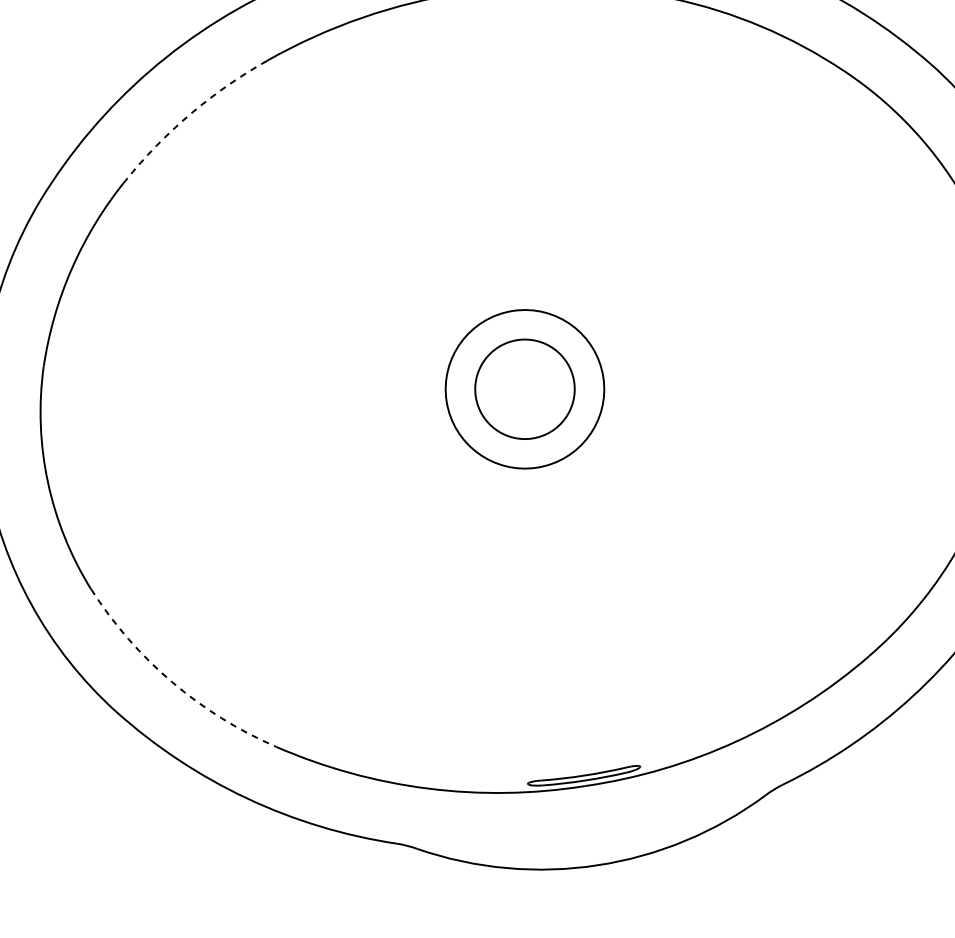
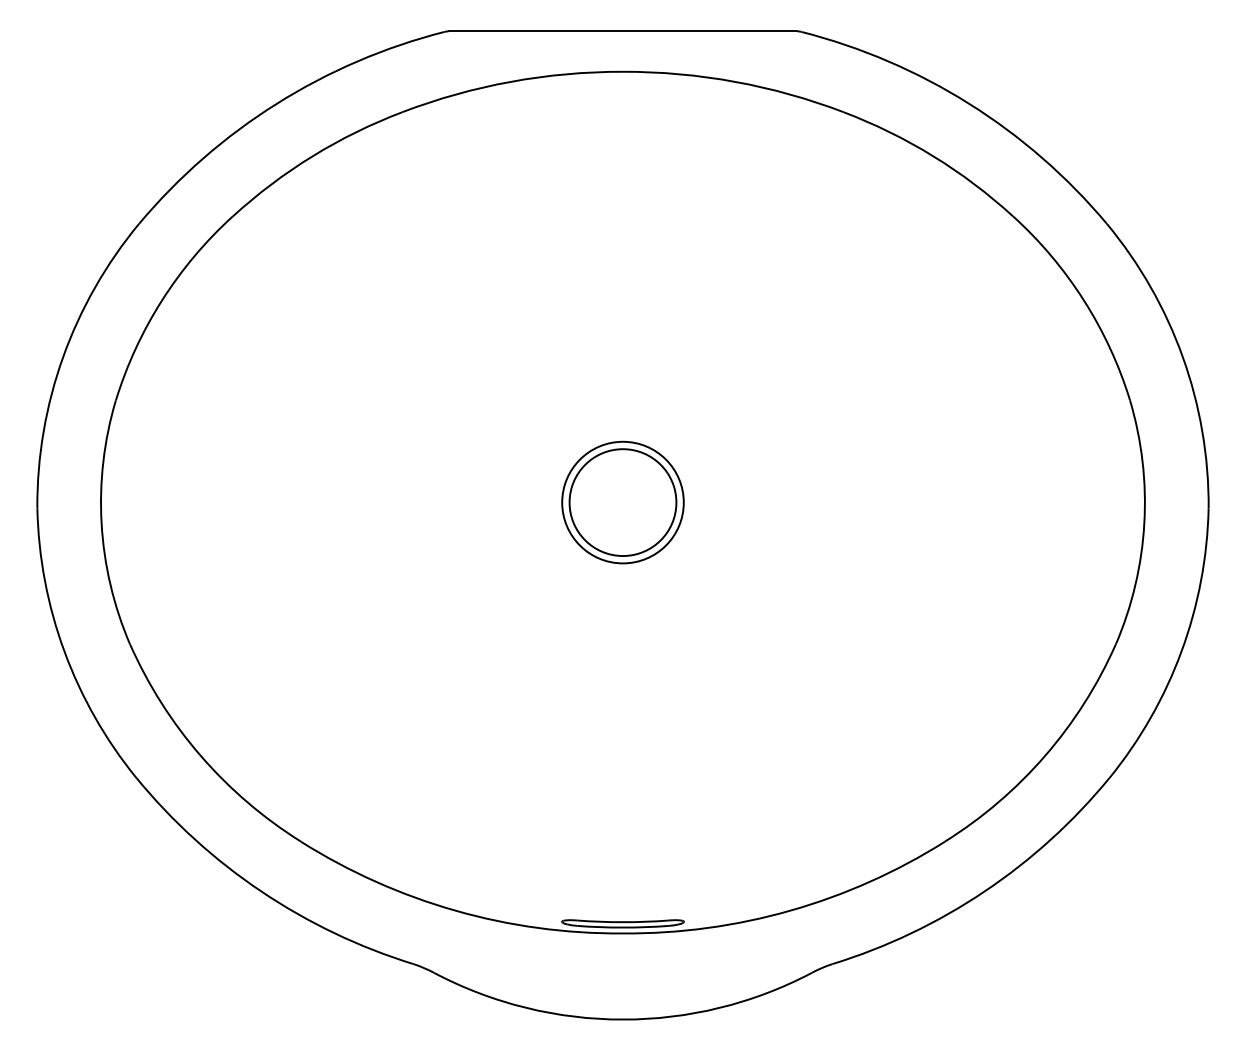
arc: (190, 114) -> (312, 156), dashed -> solid
circle: (524, 389) -> (622, 502), size x0.71
arc: (171, 681) -> (200, 755), dashed -> solid

